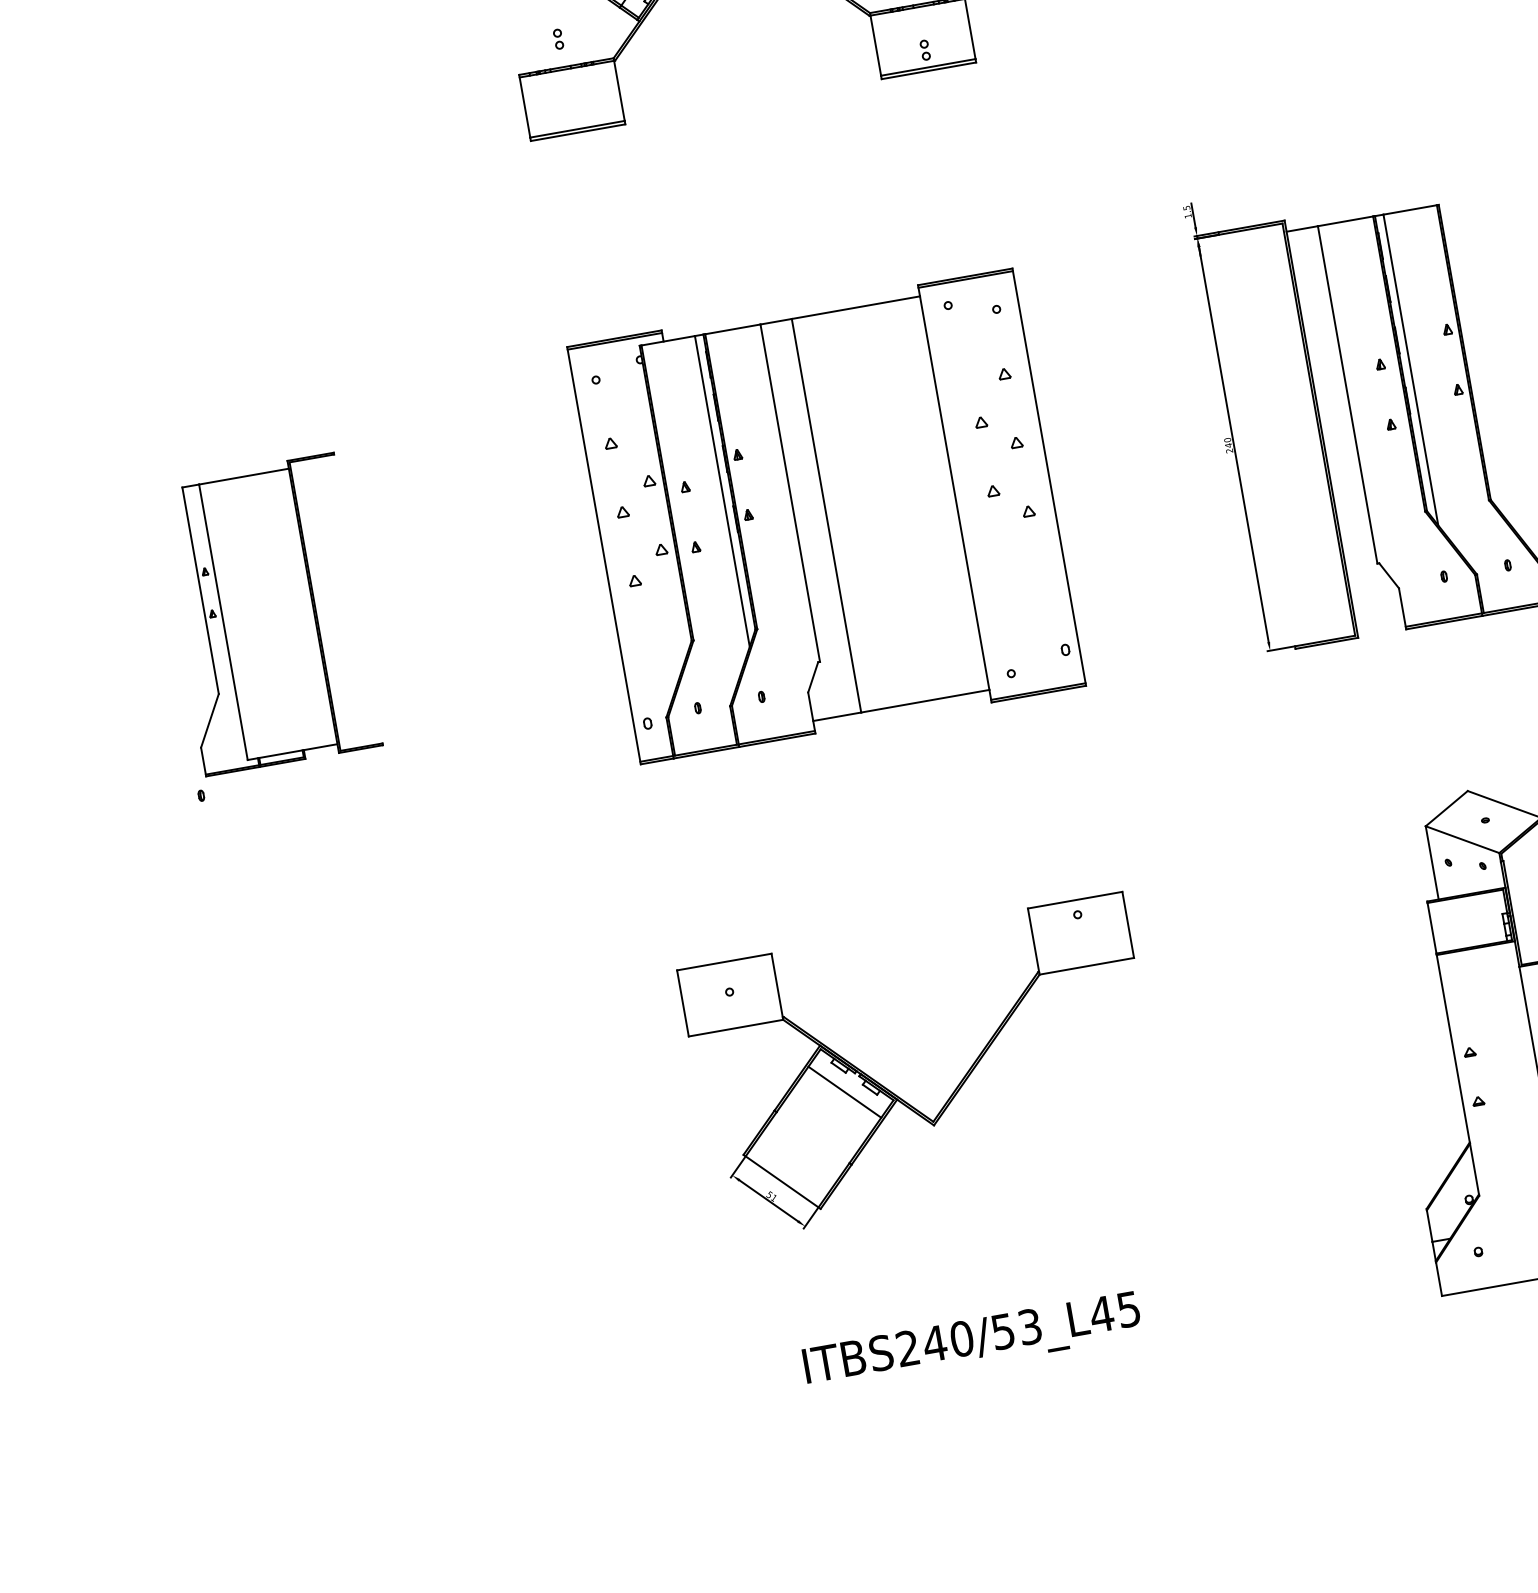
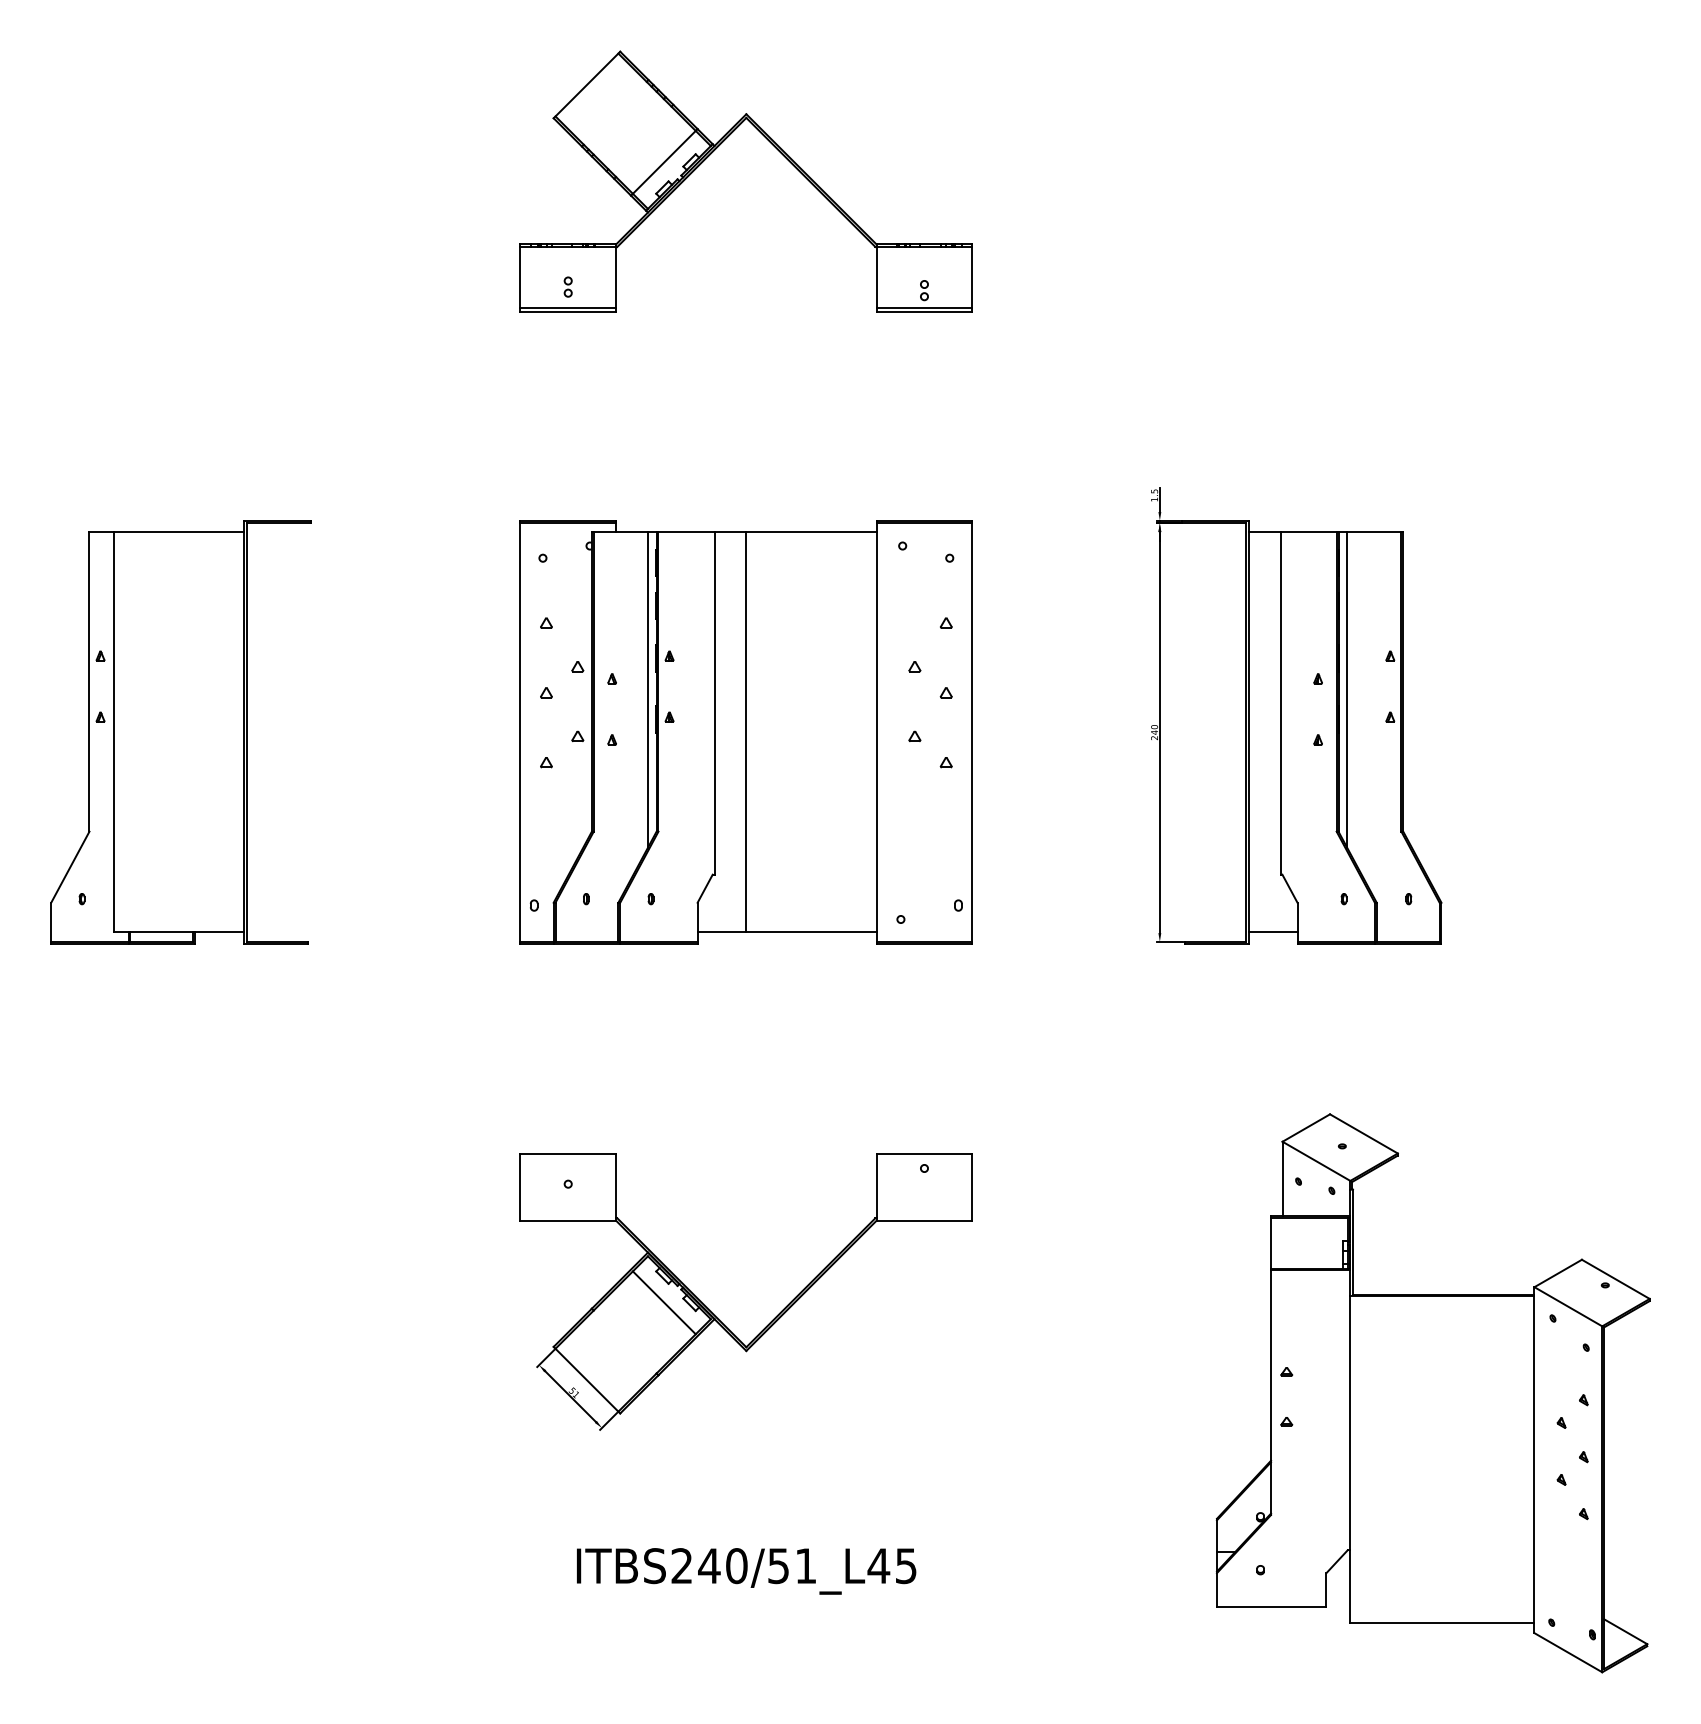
part: (557, 38) -> (567, 286), moved
part: (269, 614) -> (180, 732), size x1.43
line: (1379, 620) -> (1272, 931), added
text: (1029, 1327) -> (805, 1566), ITBS240/53_L45 -> ITBS240/51_L45

